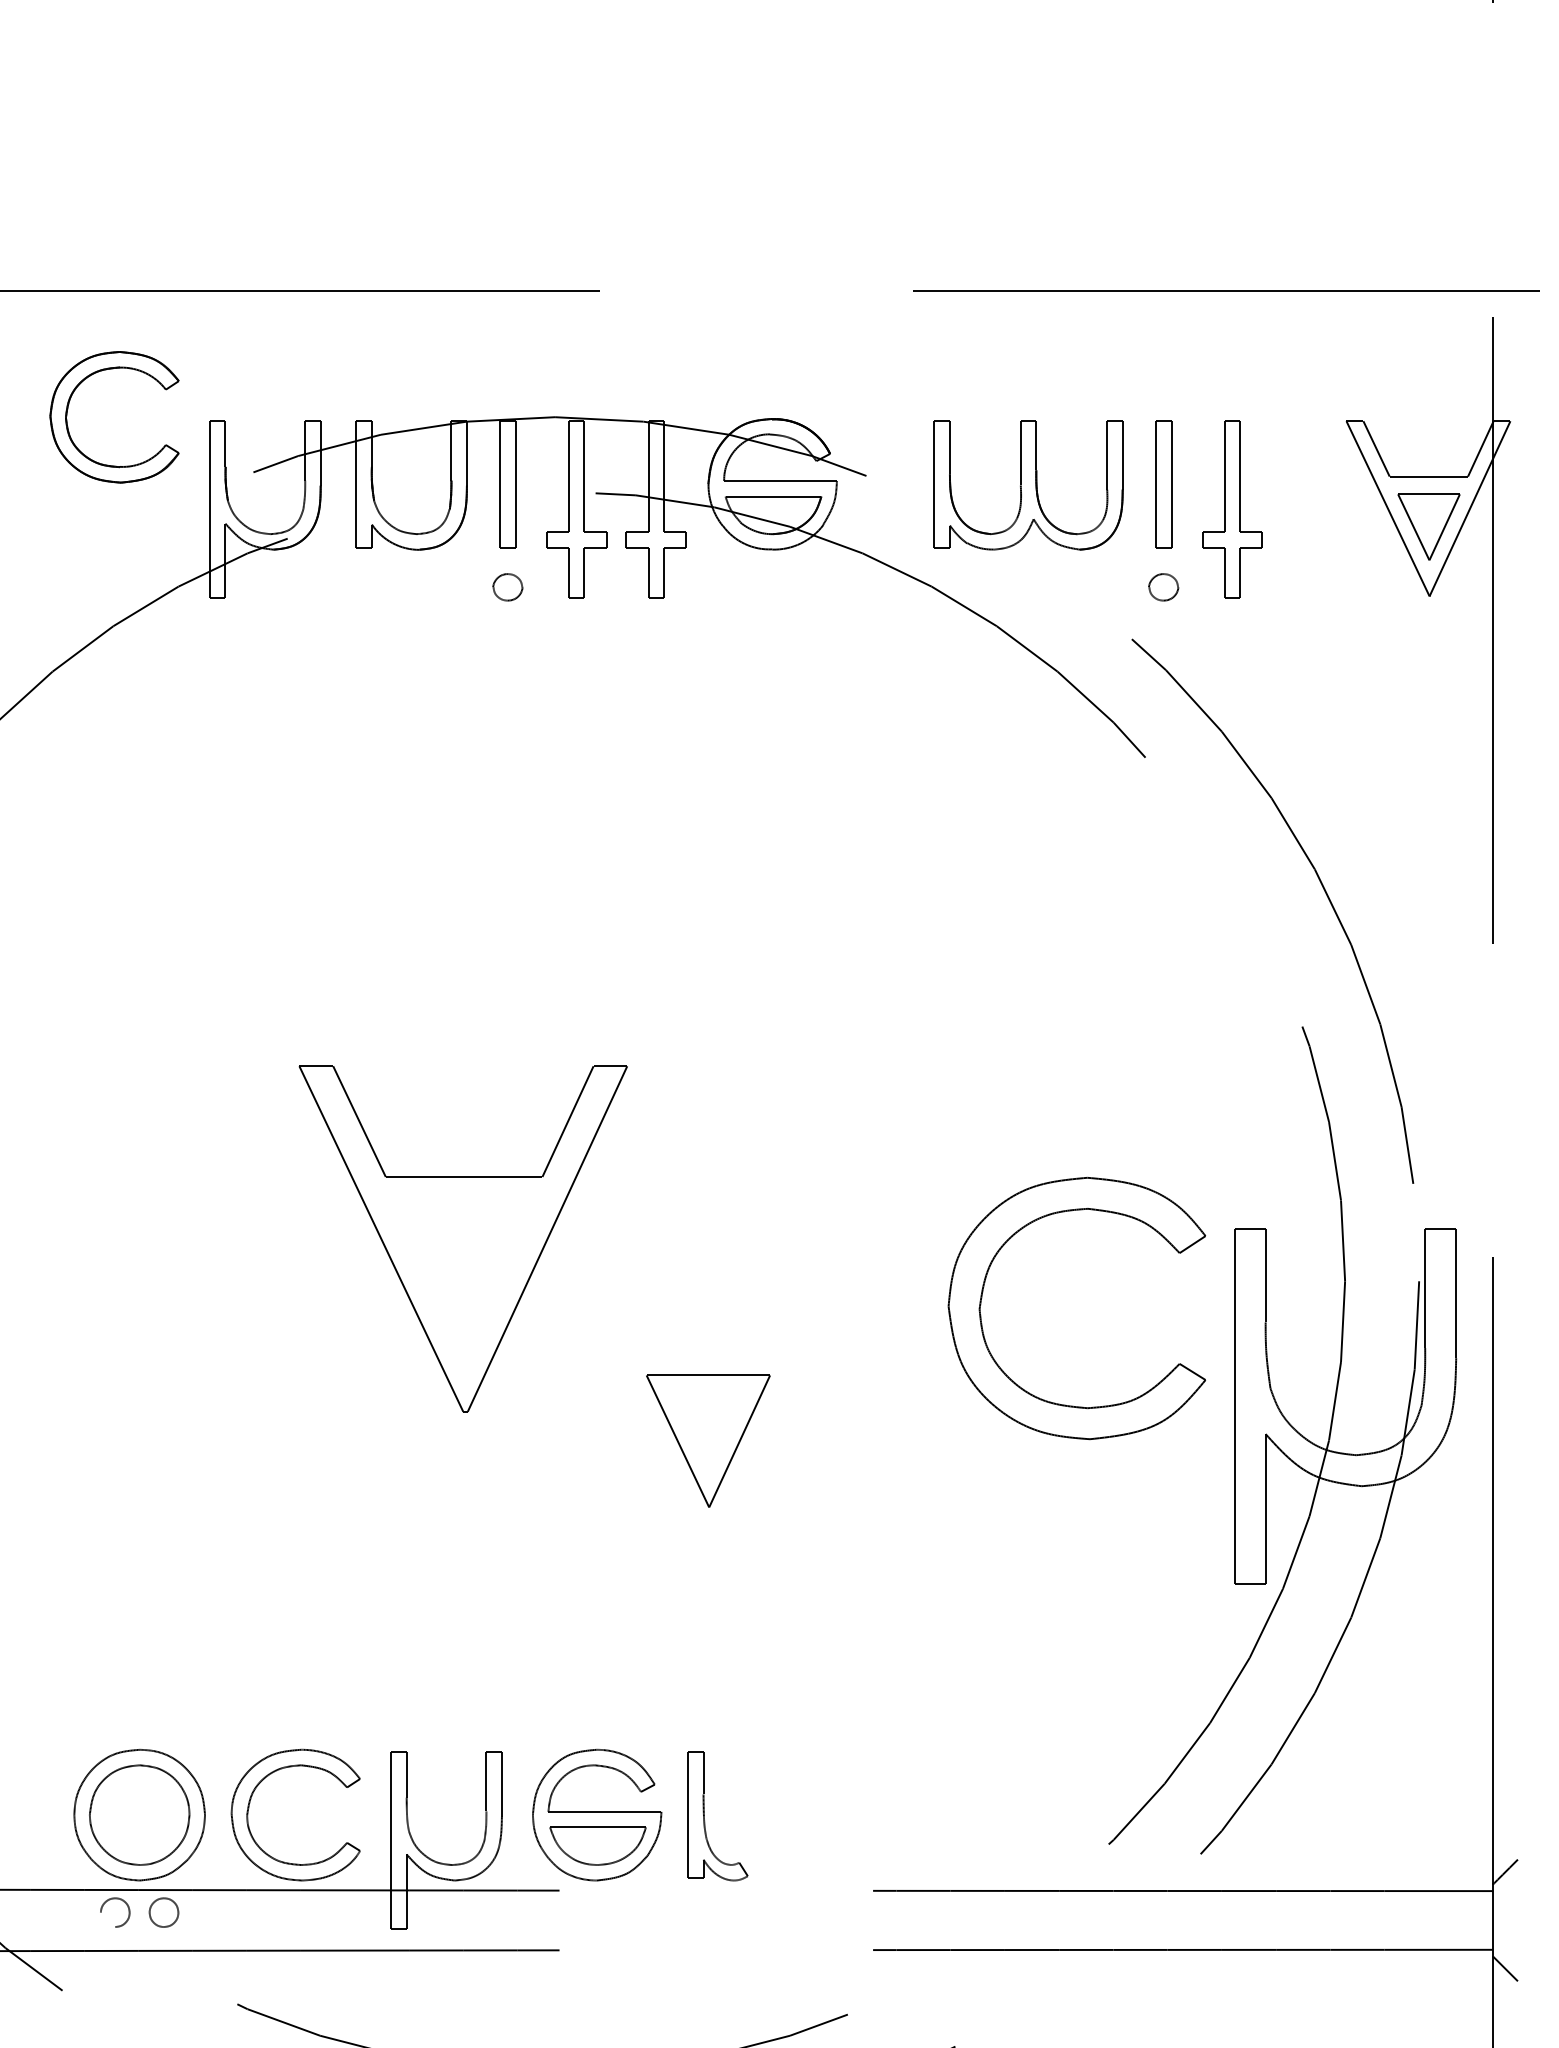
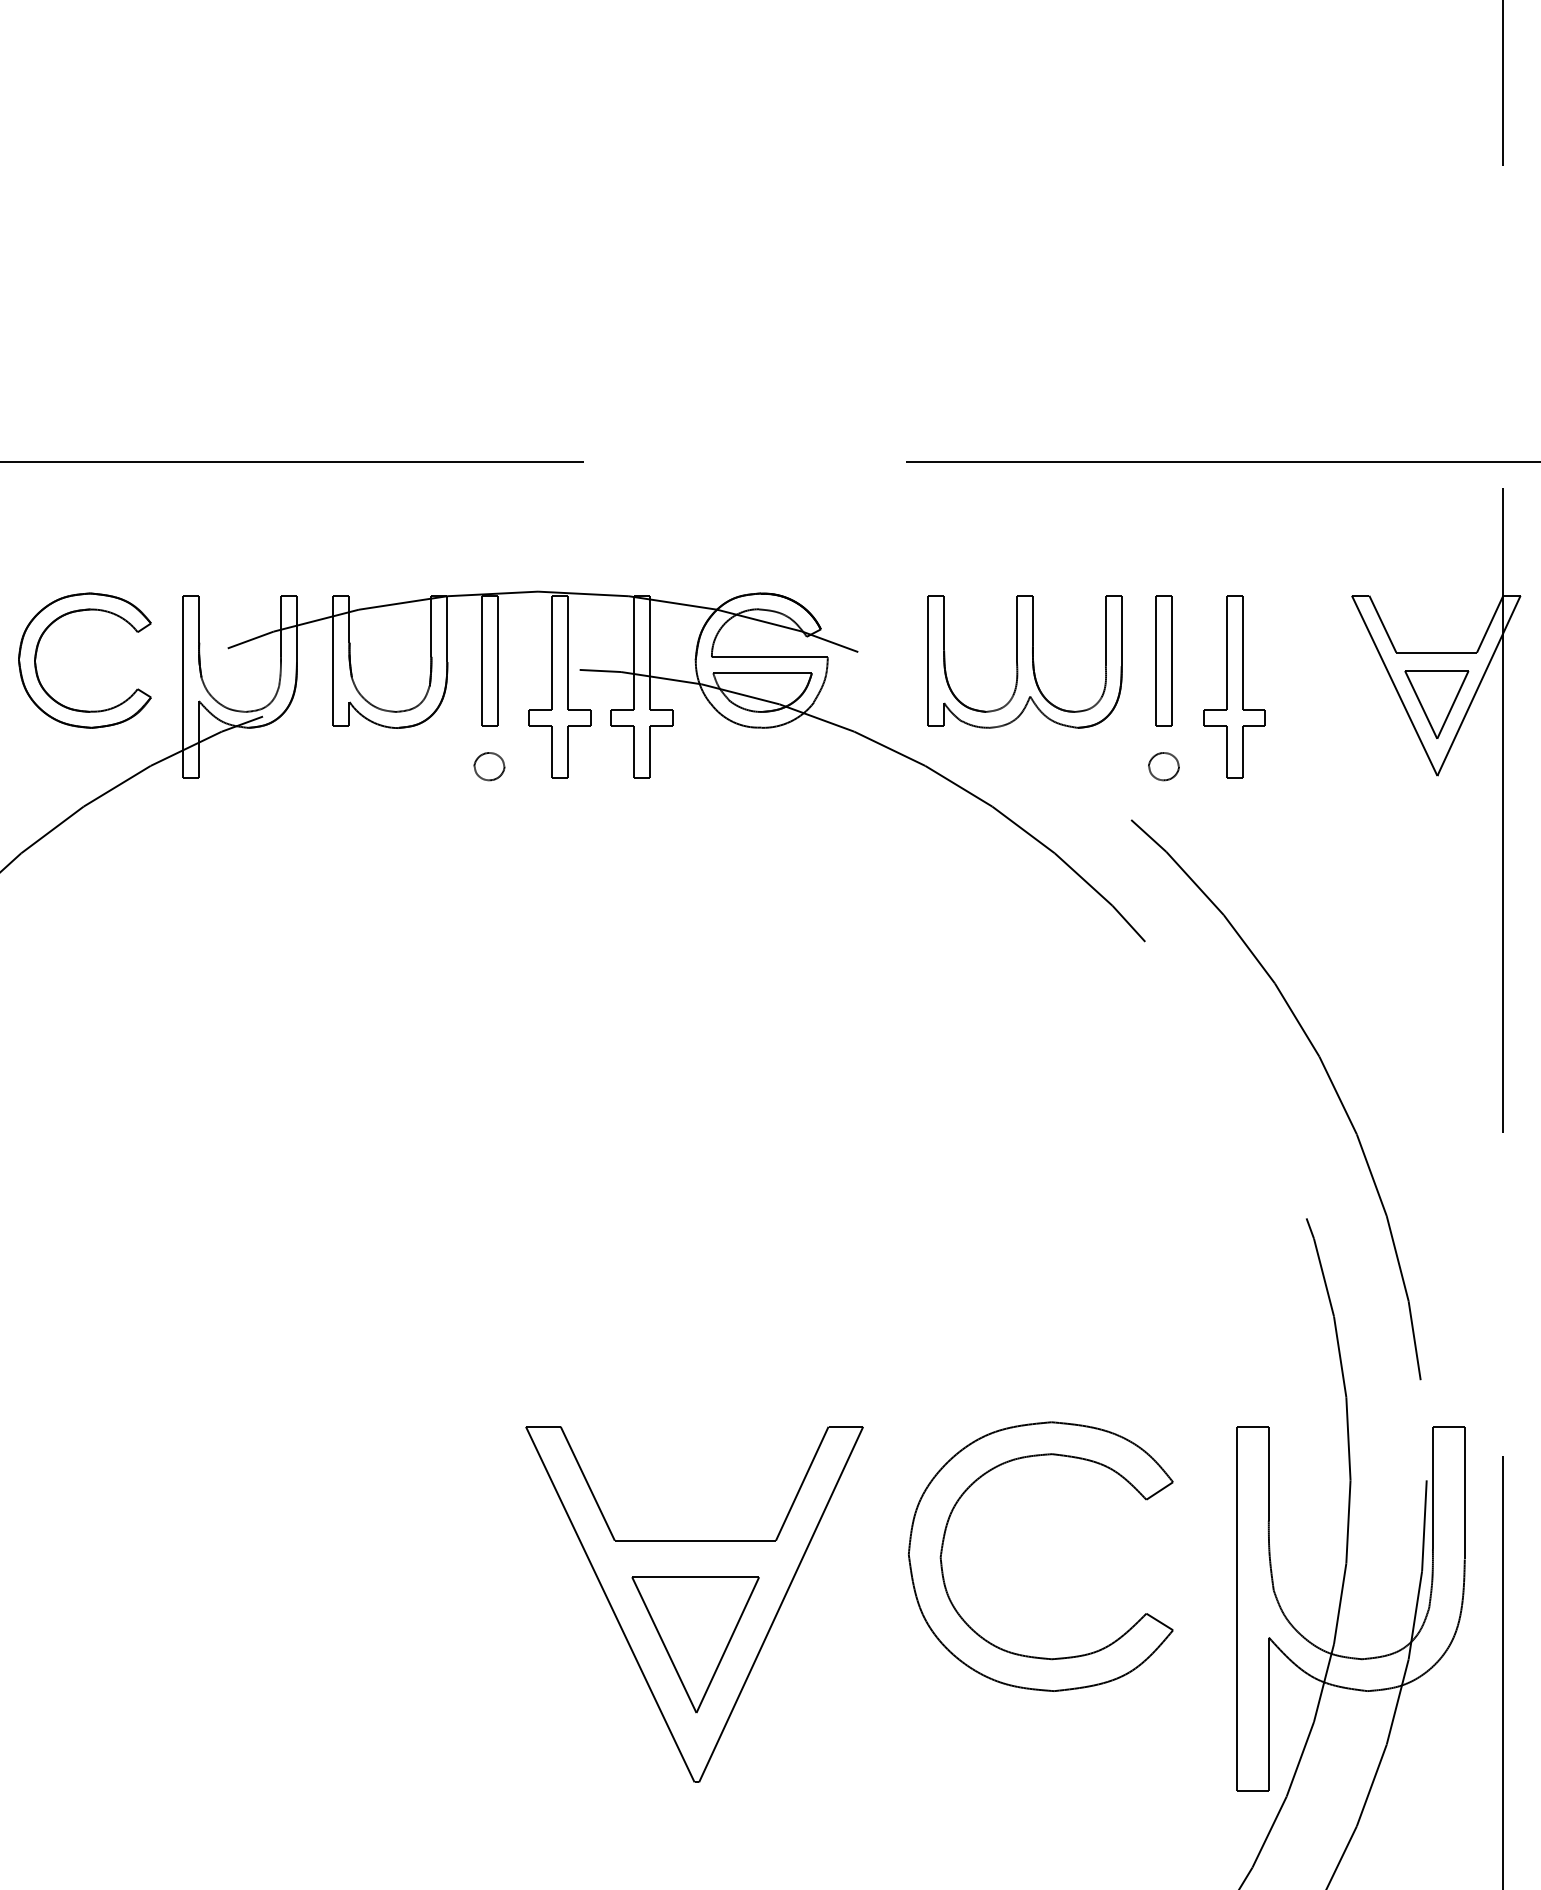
part: (68, 409) -> (37, 652), moved
part: (462, 1238) -> (693, 1604), moved
part: (984, 1287) -> (945, 1535), moved

